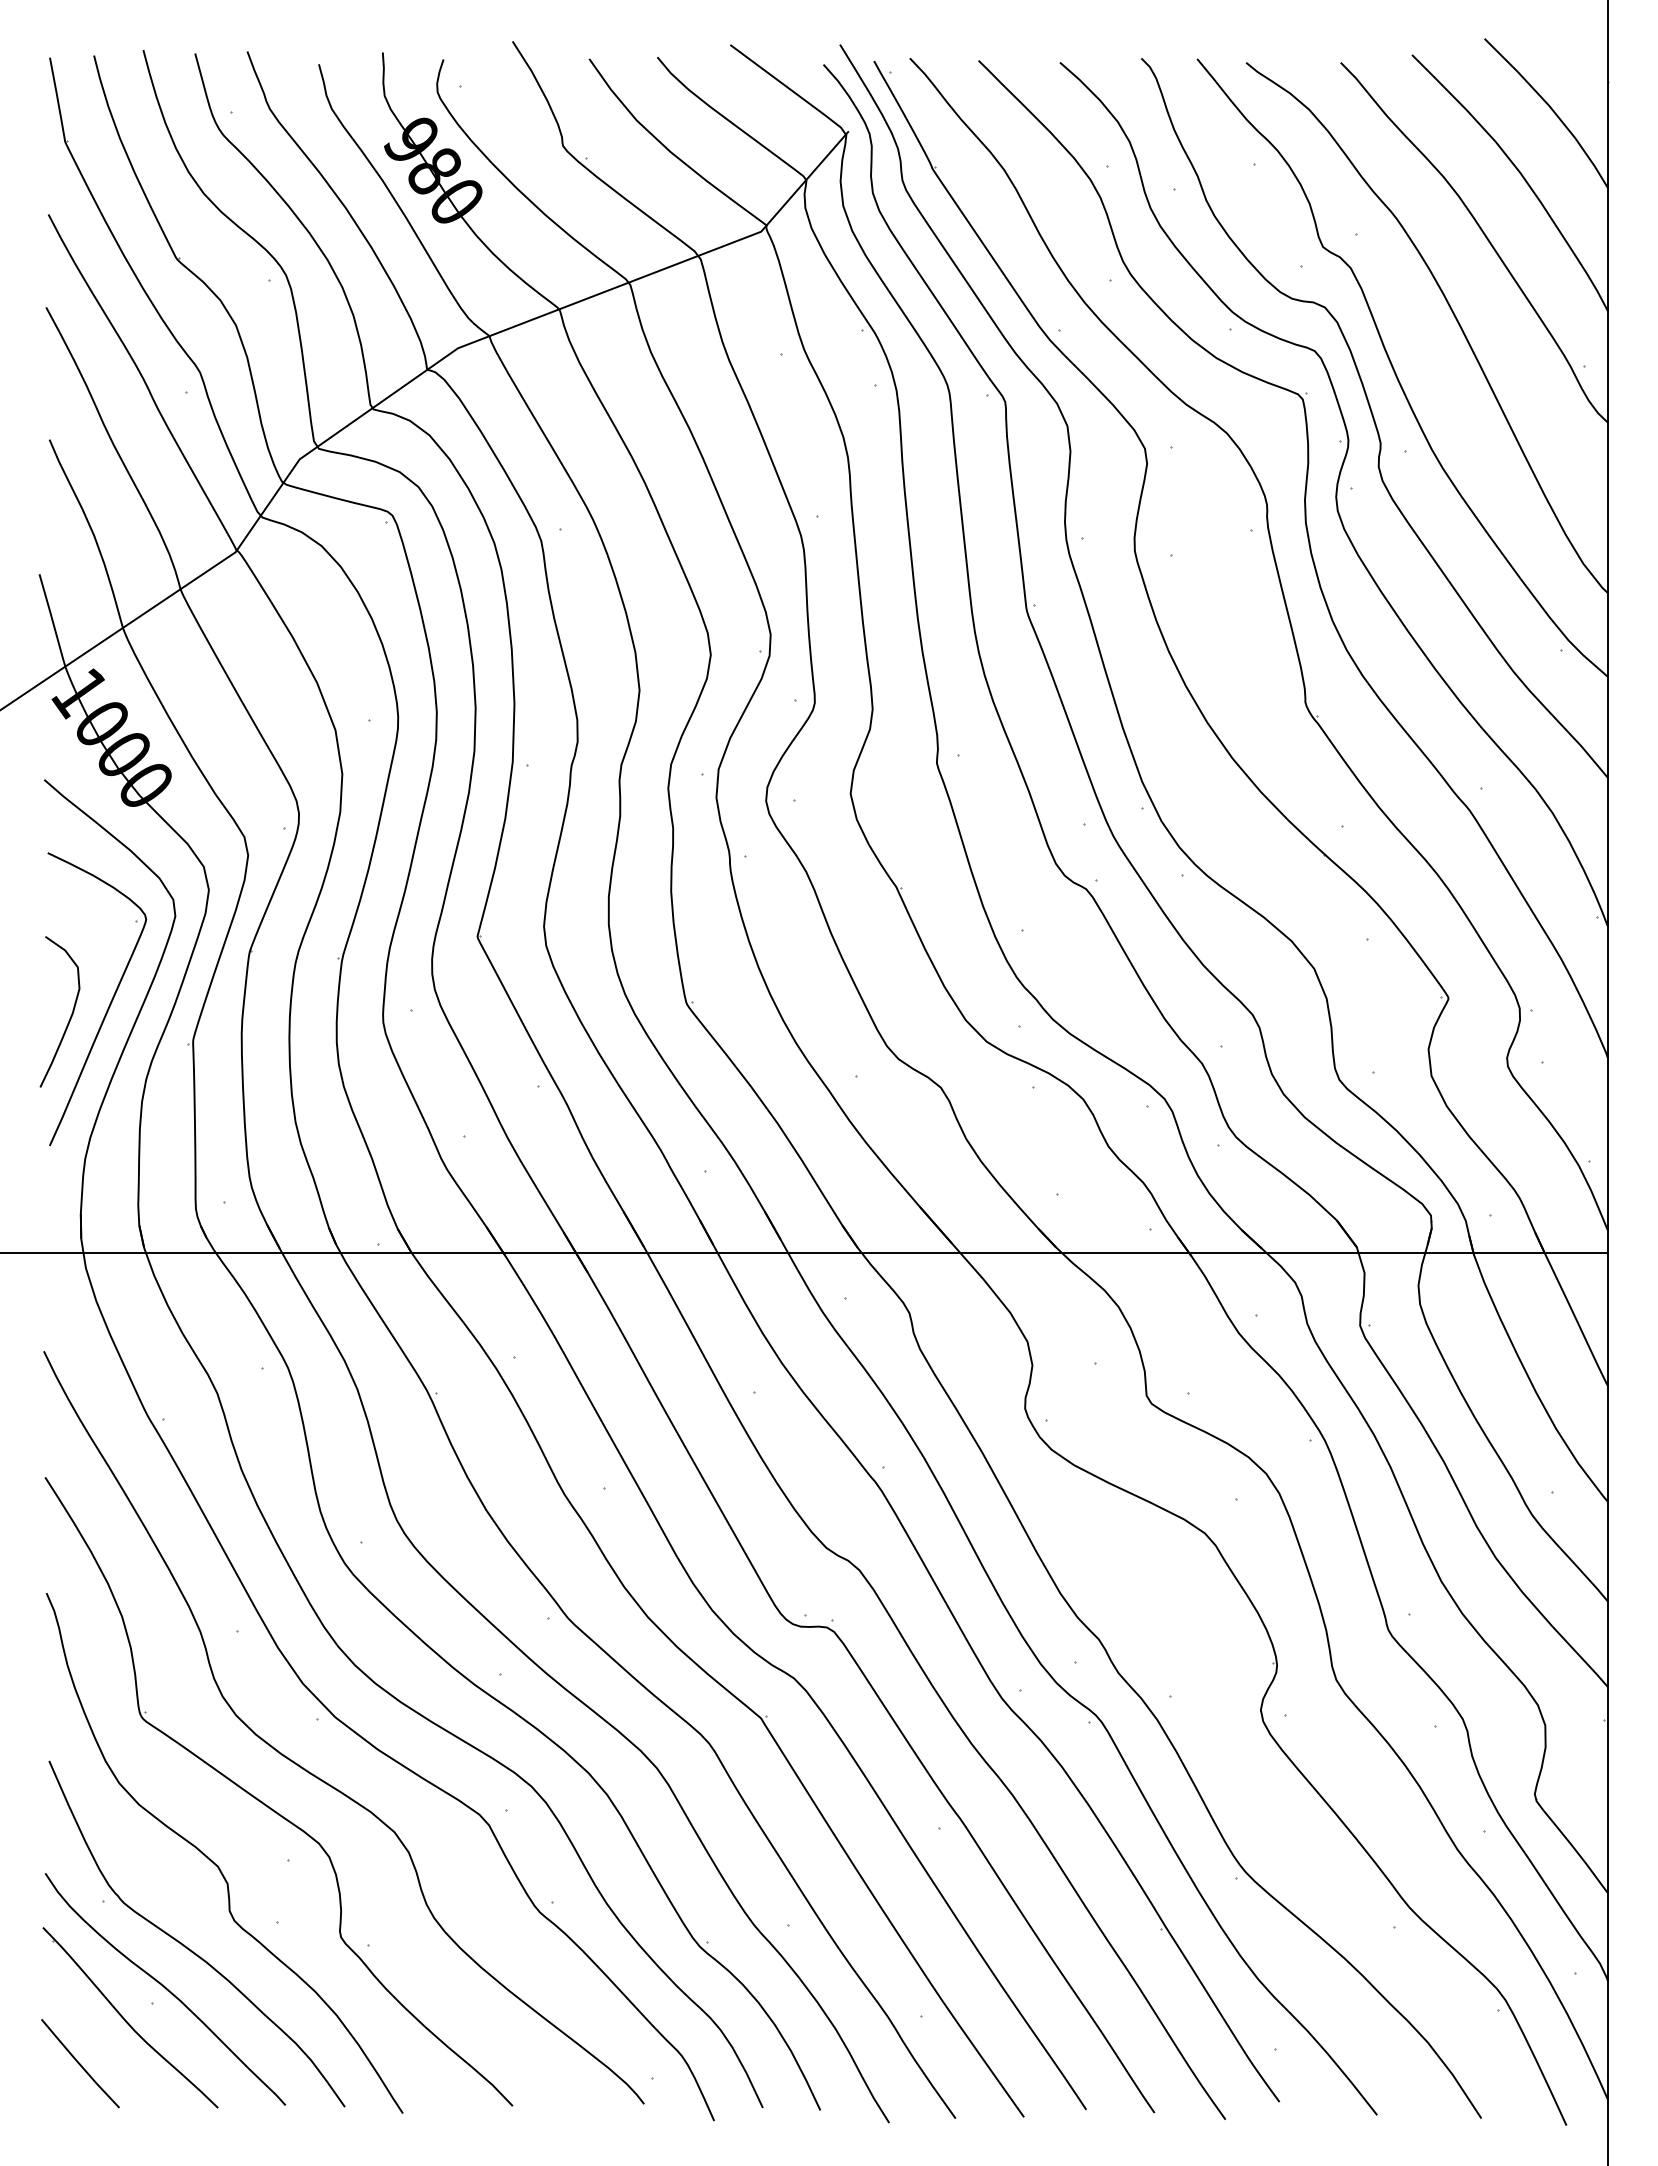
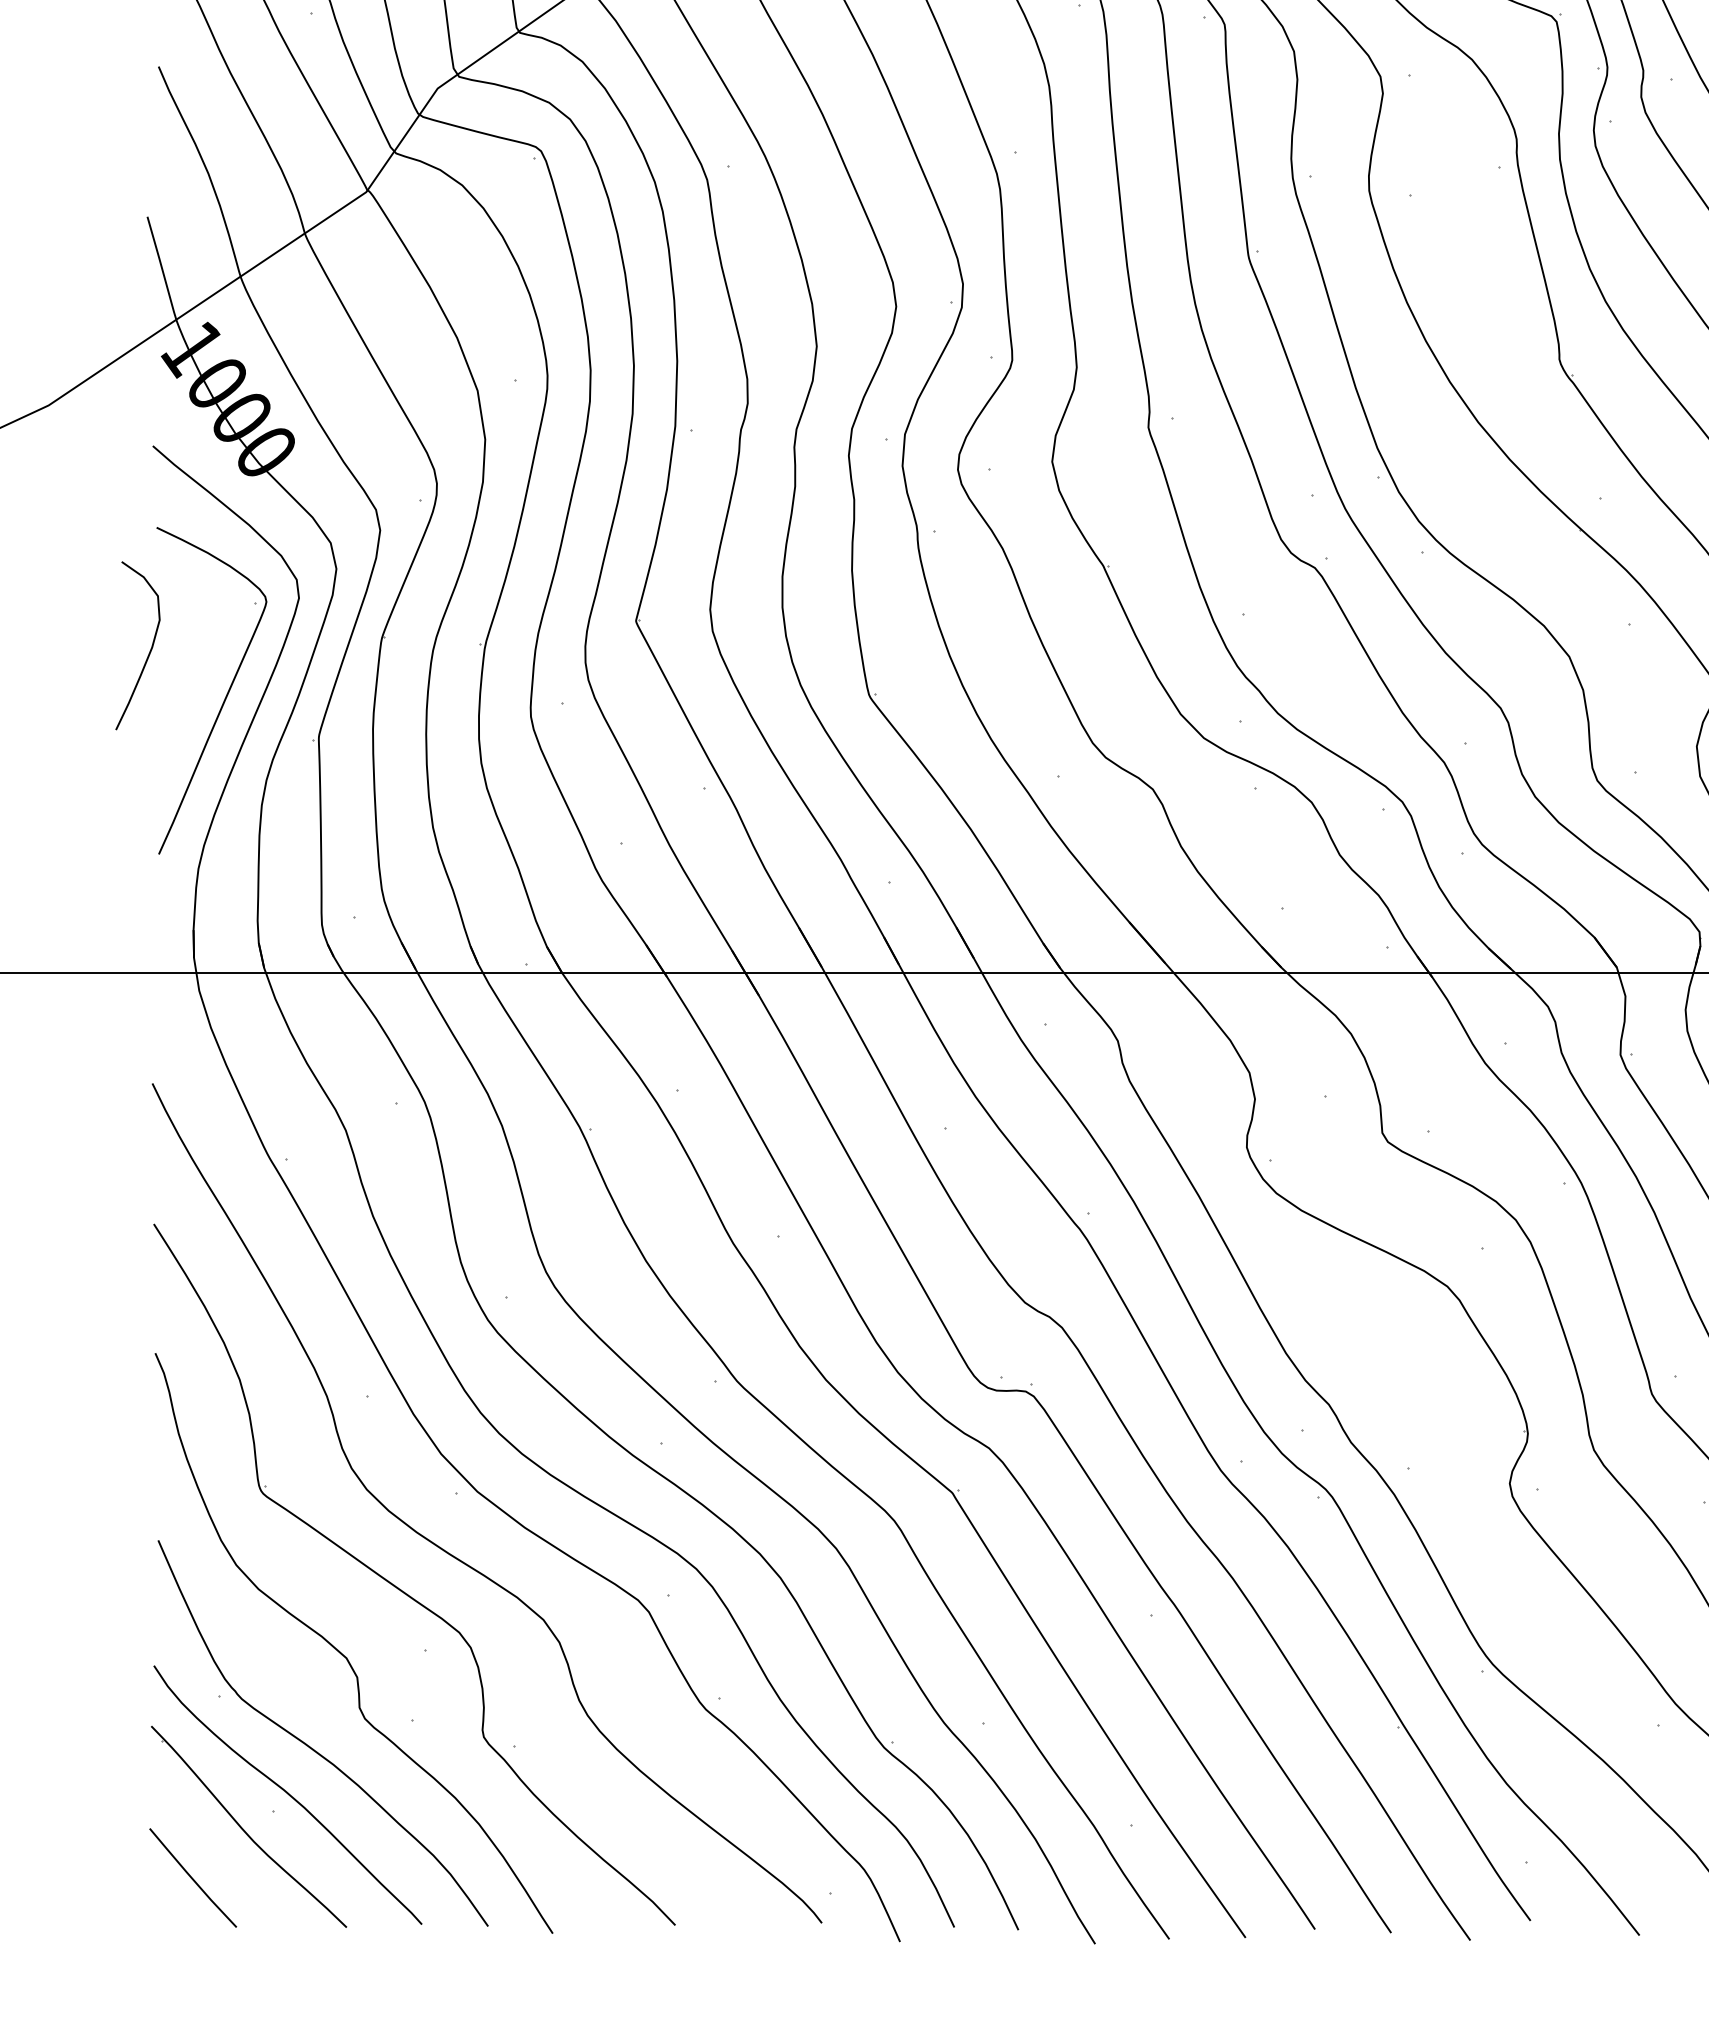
curve: (70, 1015) -> (149, 649), moved

